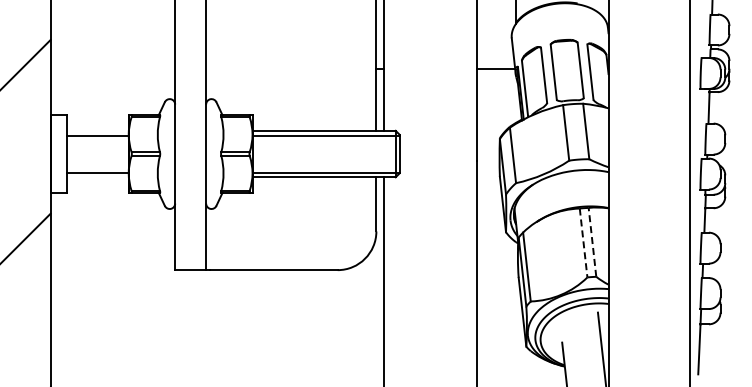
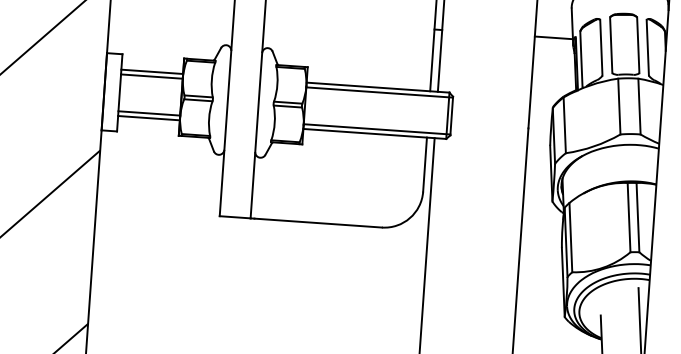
line: (97, 130) -> (152, 71), added
line: (97, 177) -> (148, 118), added
line: (583, 242) -> (629, 217), dashed -> solid
line: (592, 242) -> (637, 217), dashed -> solid

